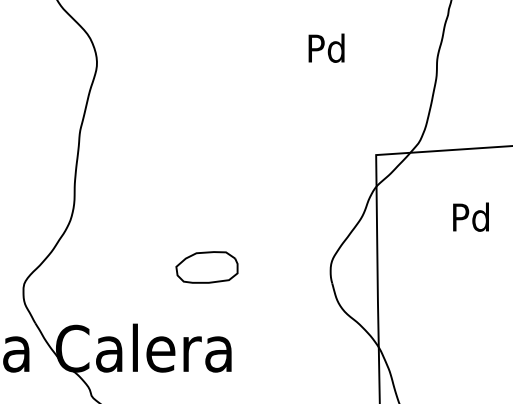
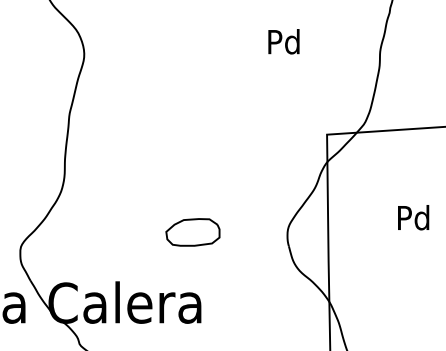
text: (470, 216) -> (413, 217), moved
part: (206, 267) -> (192, 232), moved

